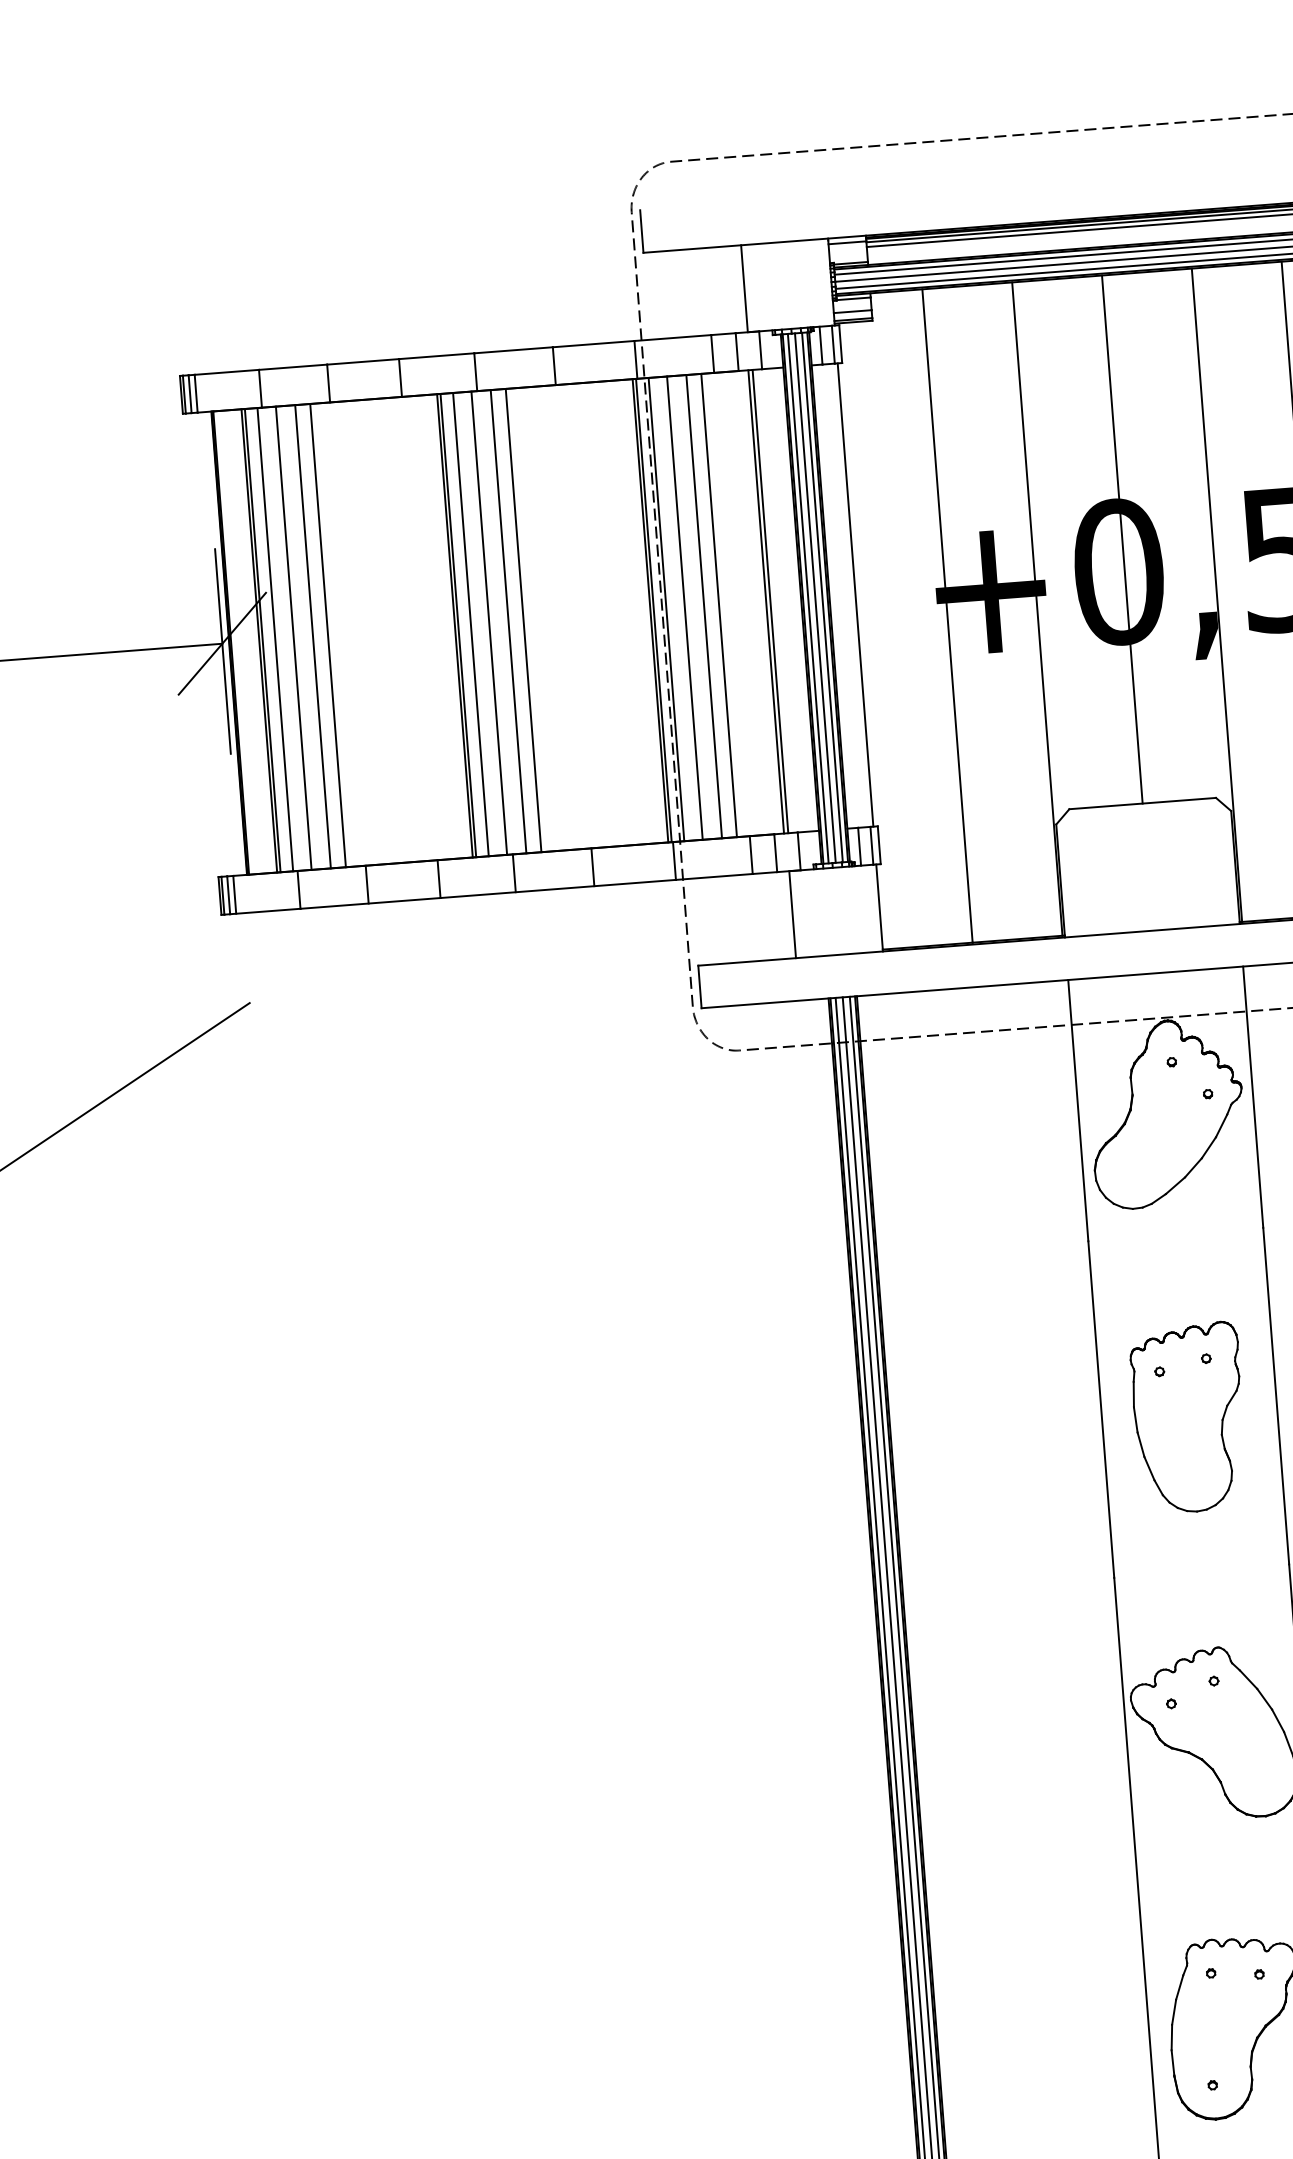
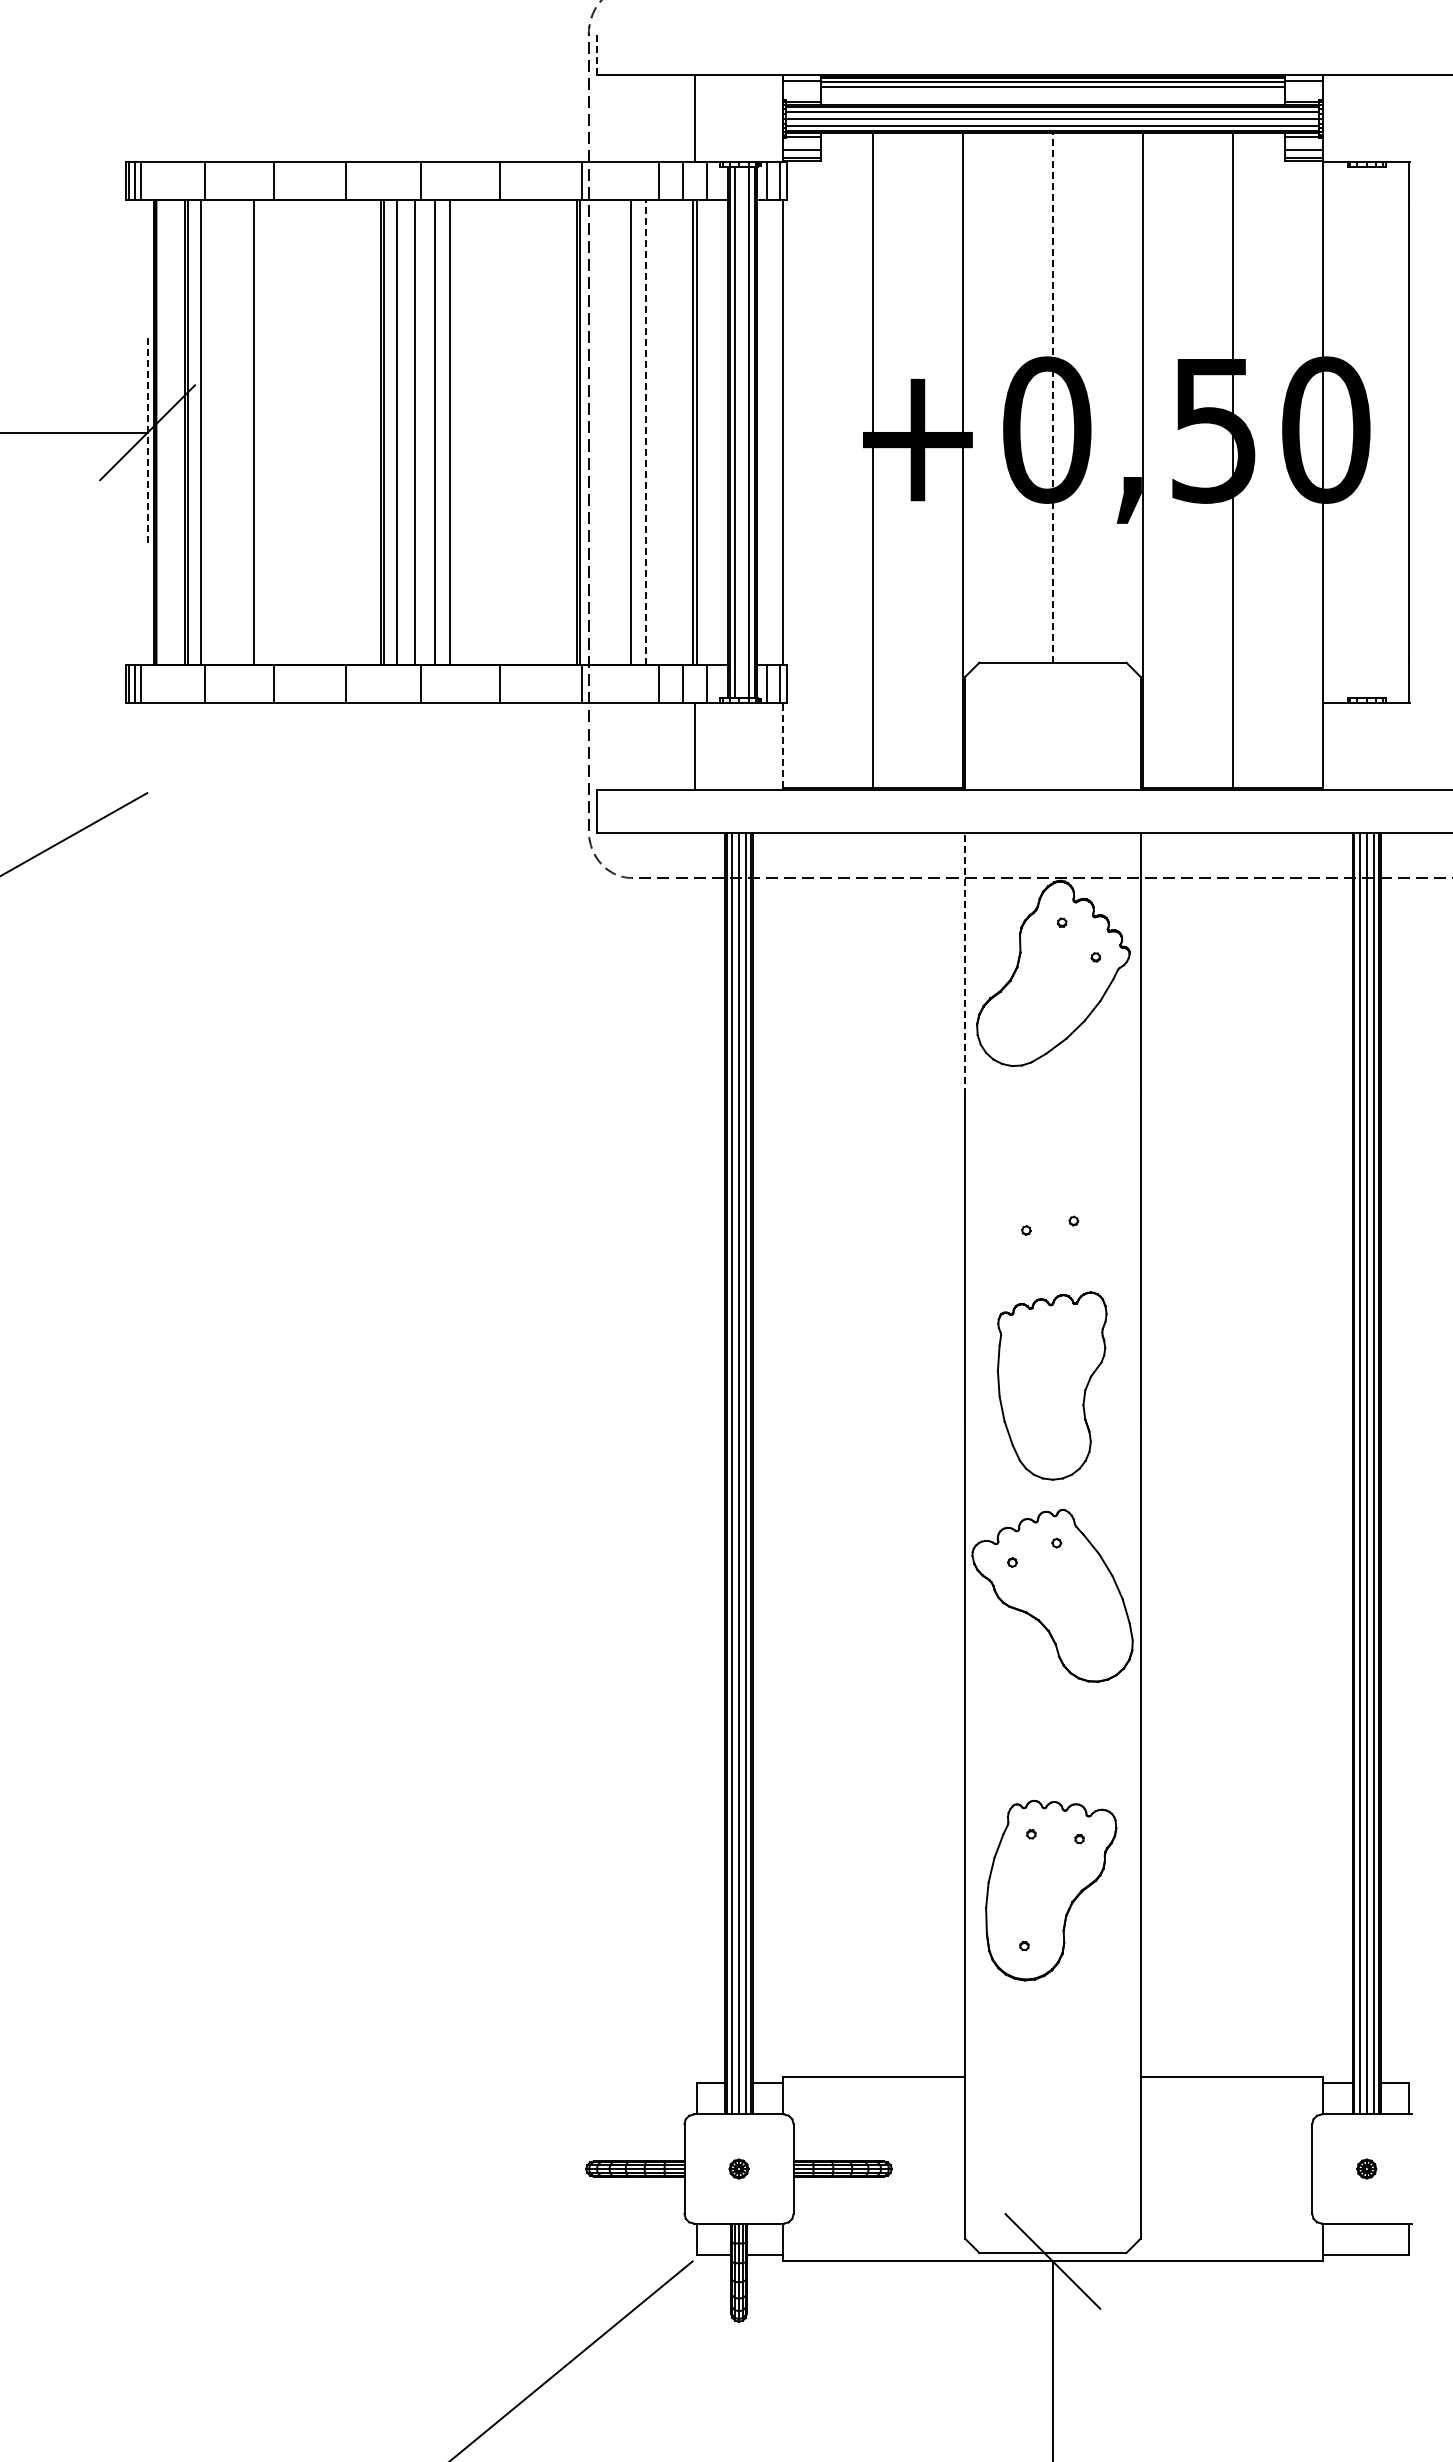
line: (641, 231) -> (597, 53), solid -> dashed
line: (1121, 539) -> (1052, 397), solid -> dashed
line: (815, 597) -> (742, 432), removed
line: (718, 605) -> (645, 432), solid -> dashed
line: (684, 607) -> (611, 432), removed
line: (666, 609) -> (593, 432), removed
line: (312, 636) -> (238, 432), removed
line: (294, 637) -> (219, 432), removed
line: (222, 651) -> (147, 440), solid -> dashed
line: (879, 906) -> (782, 745), solid -> dashed
line: (1078, 1110) -> (965, 963), solid -> dashed
part: (1189, 1417) -> (1052, 1385), moved

